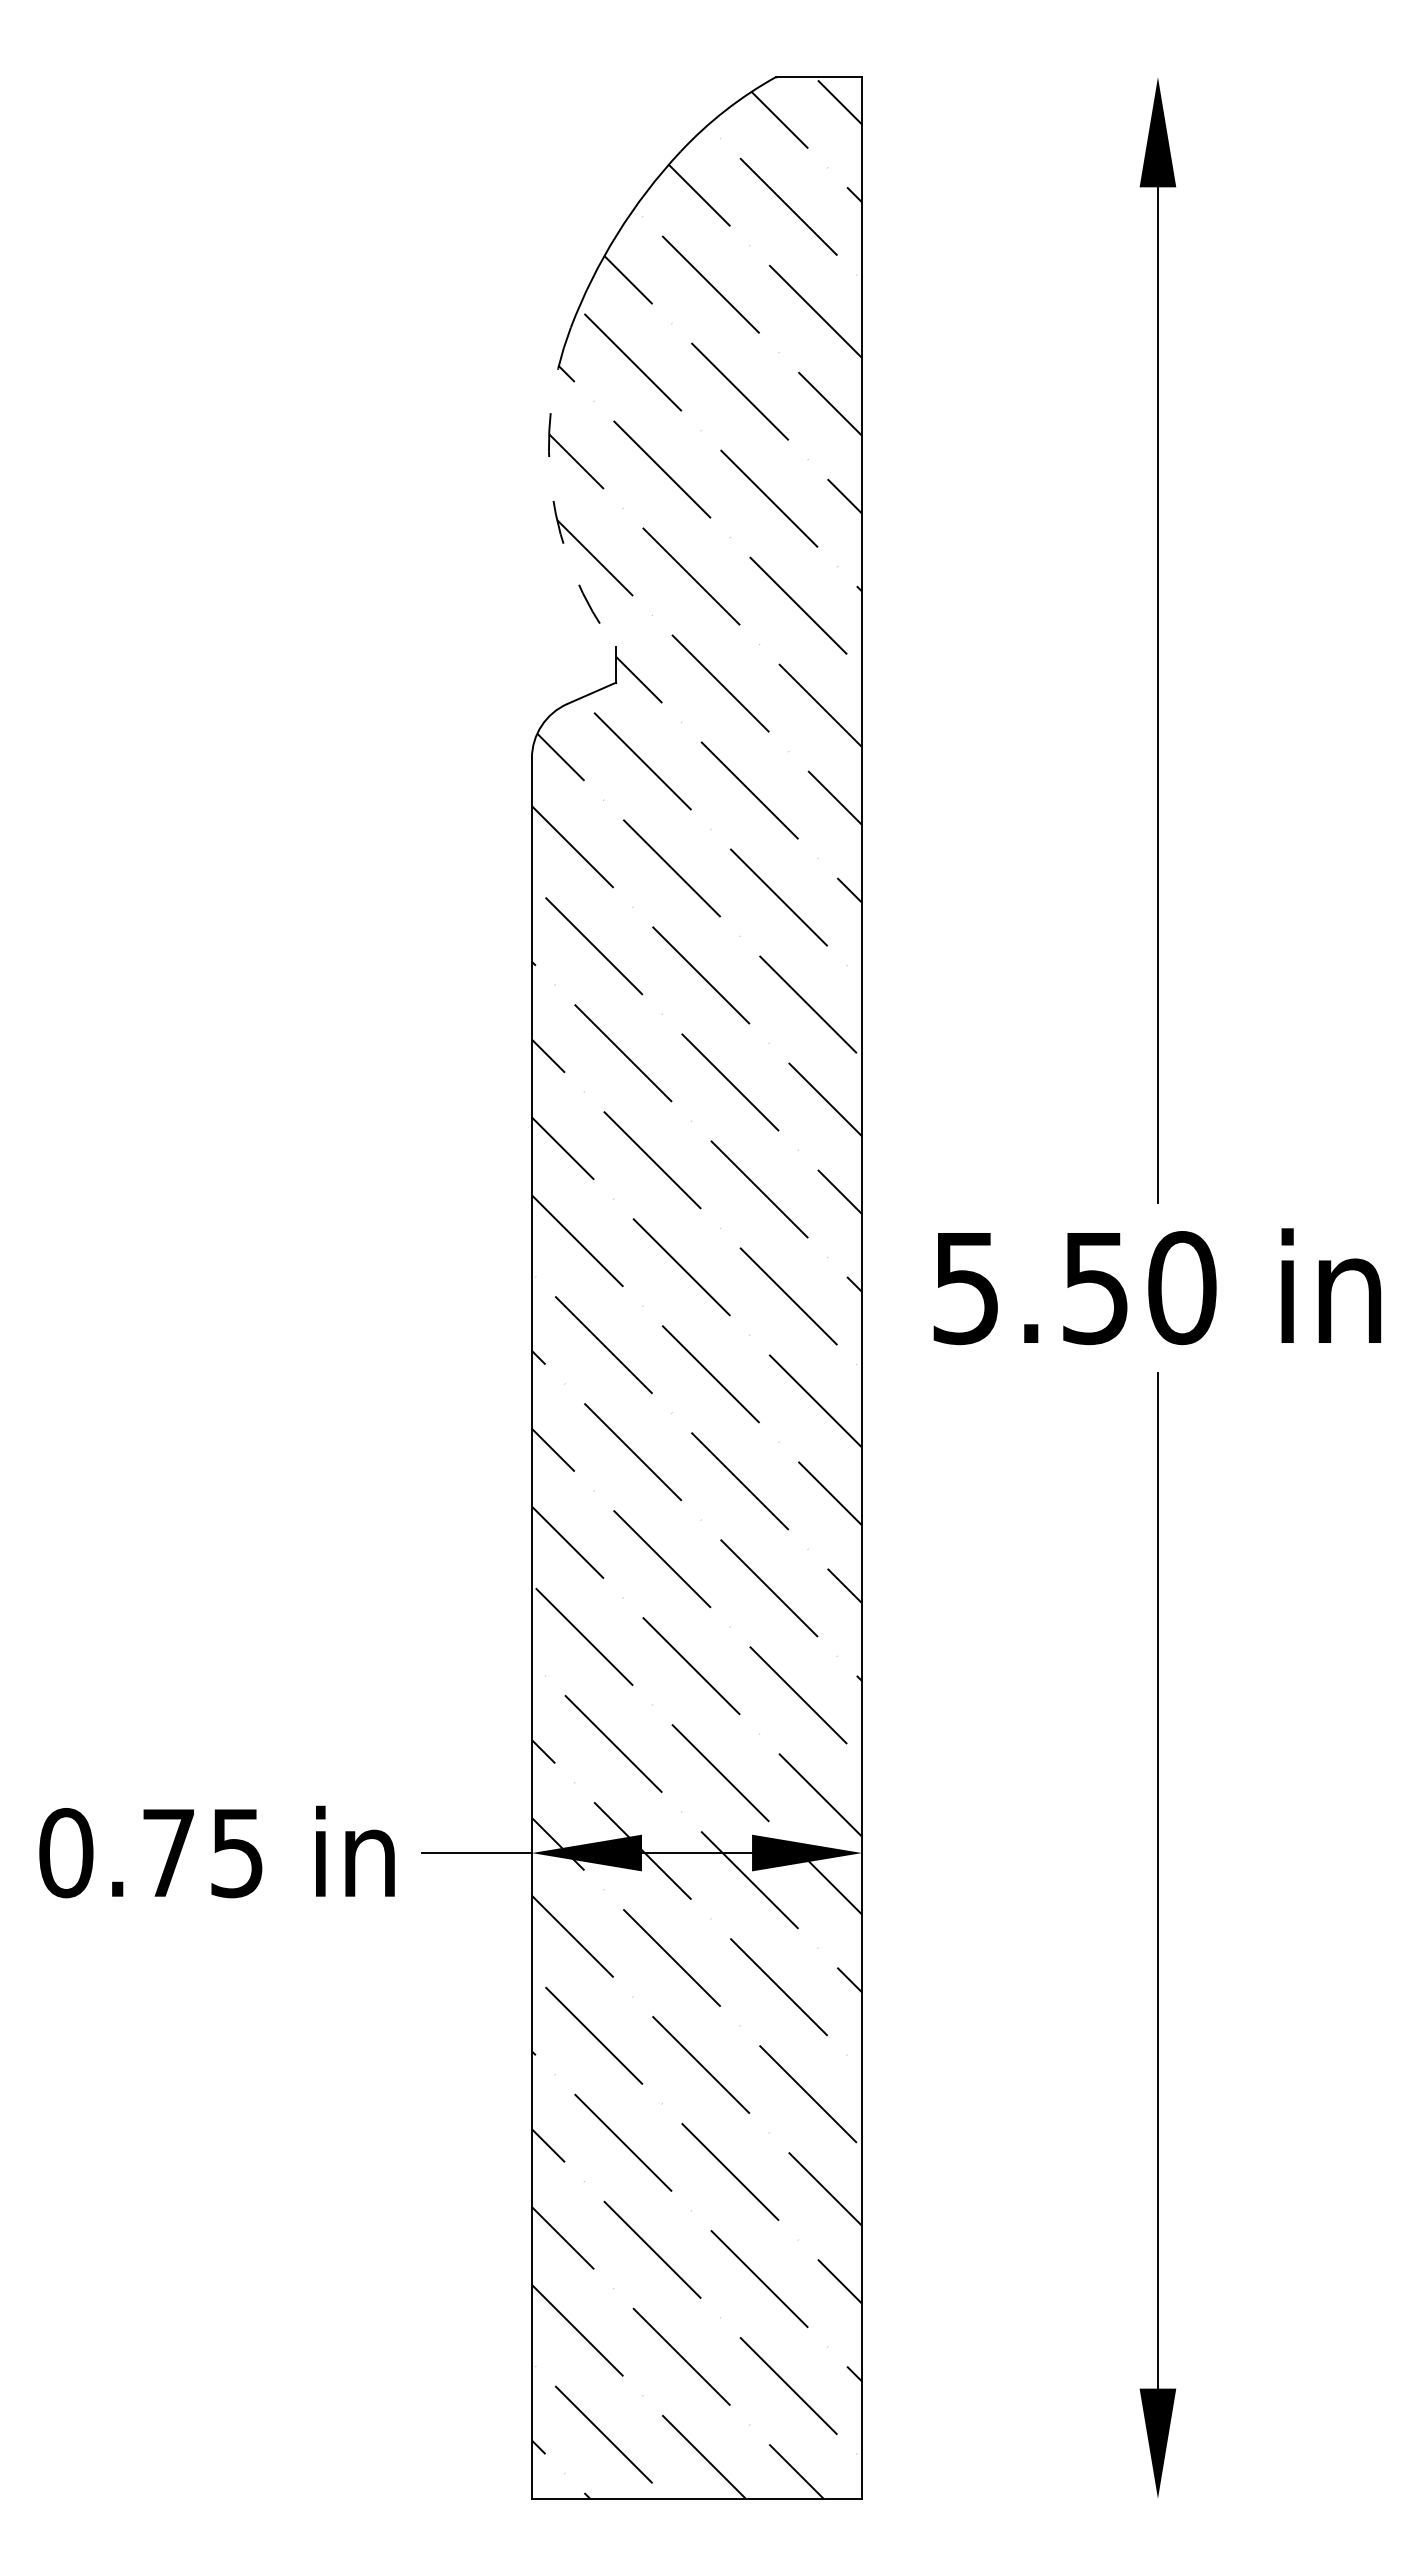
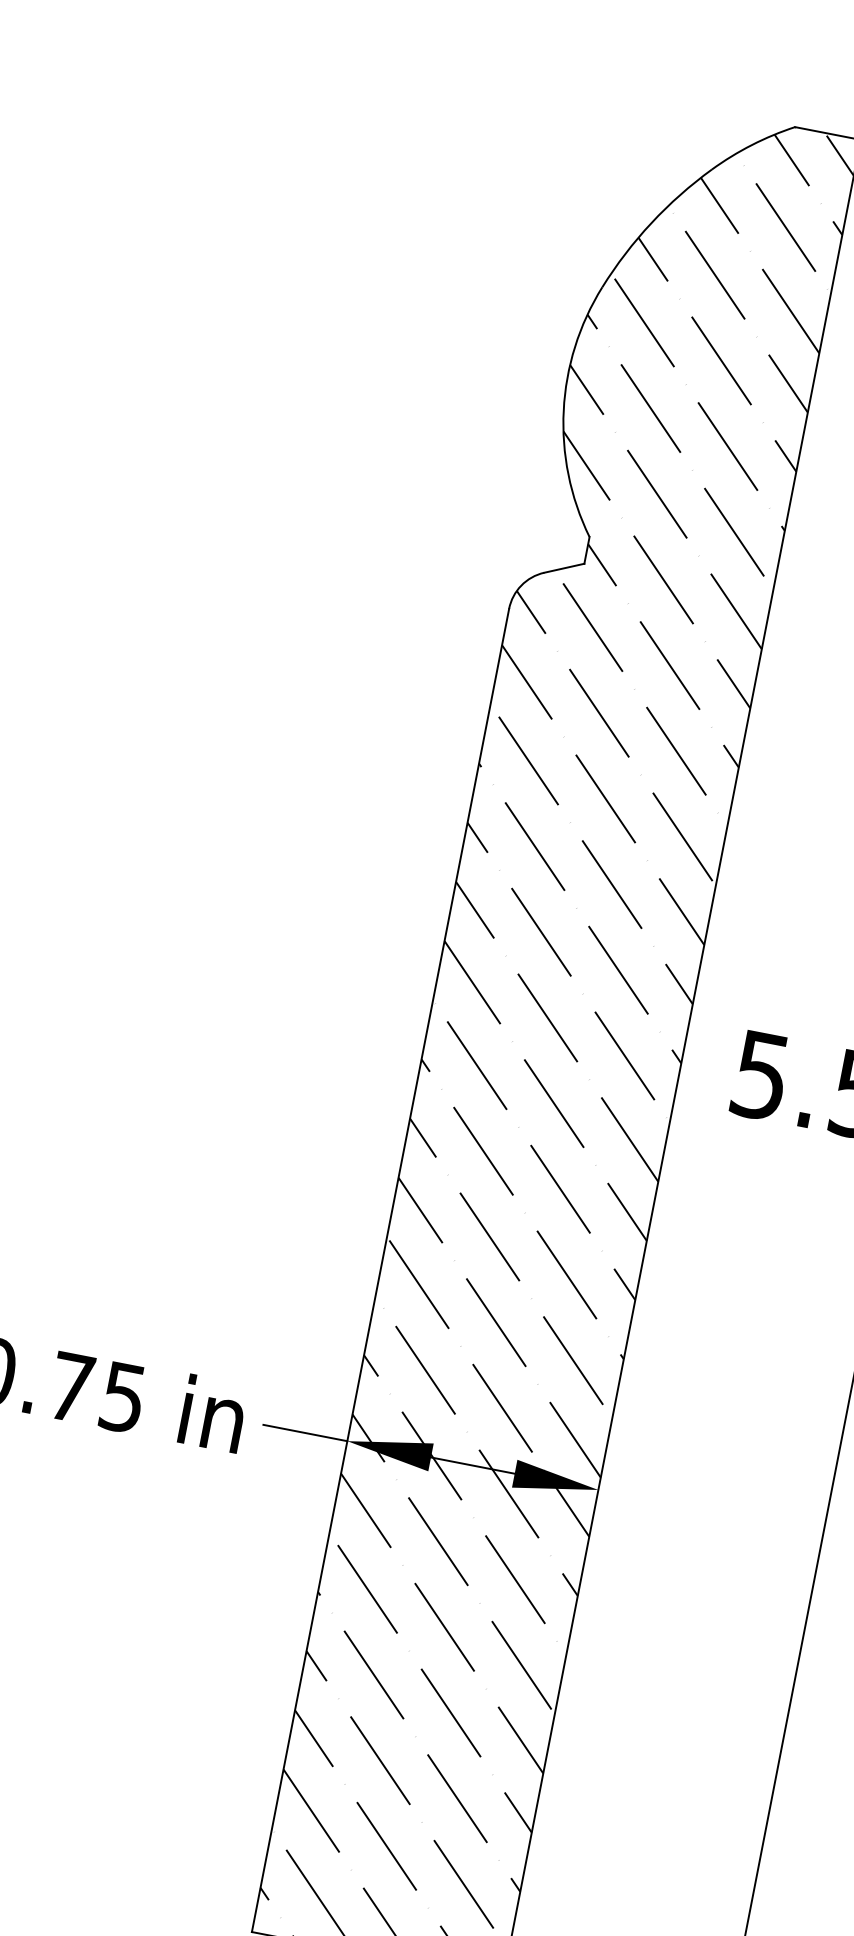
arc: (552, 493) -> (563, 410), dashed -> solid

